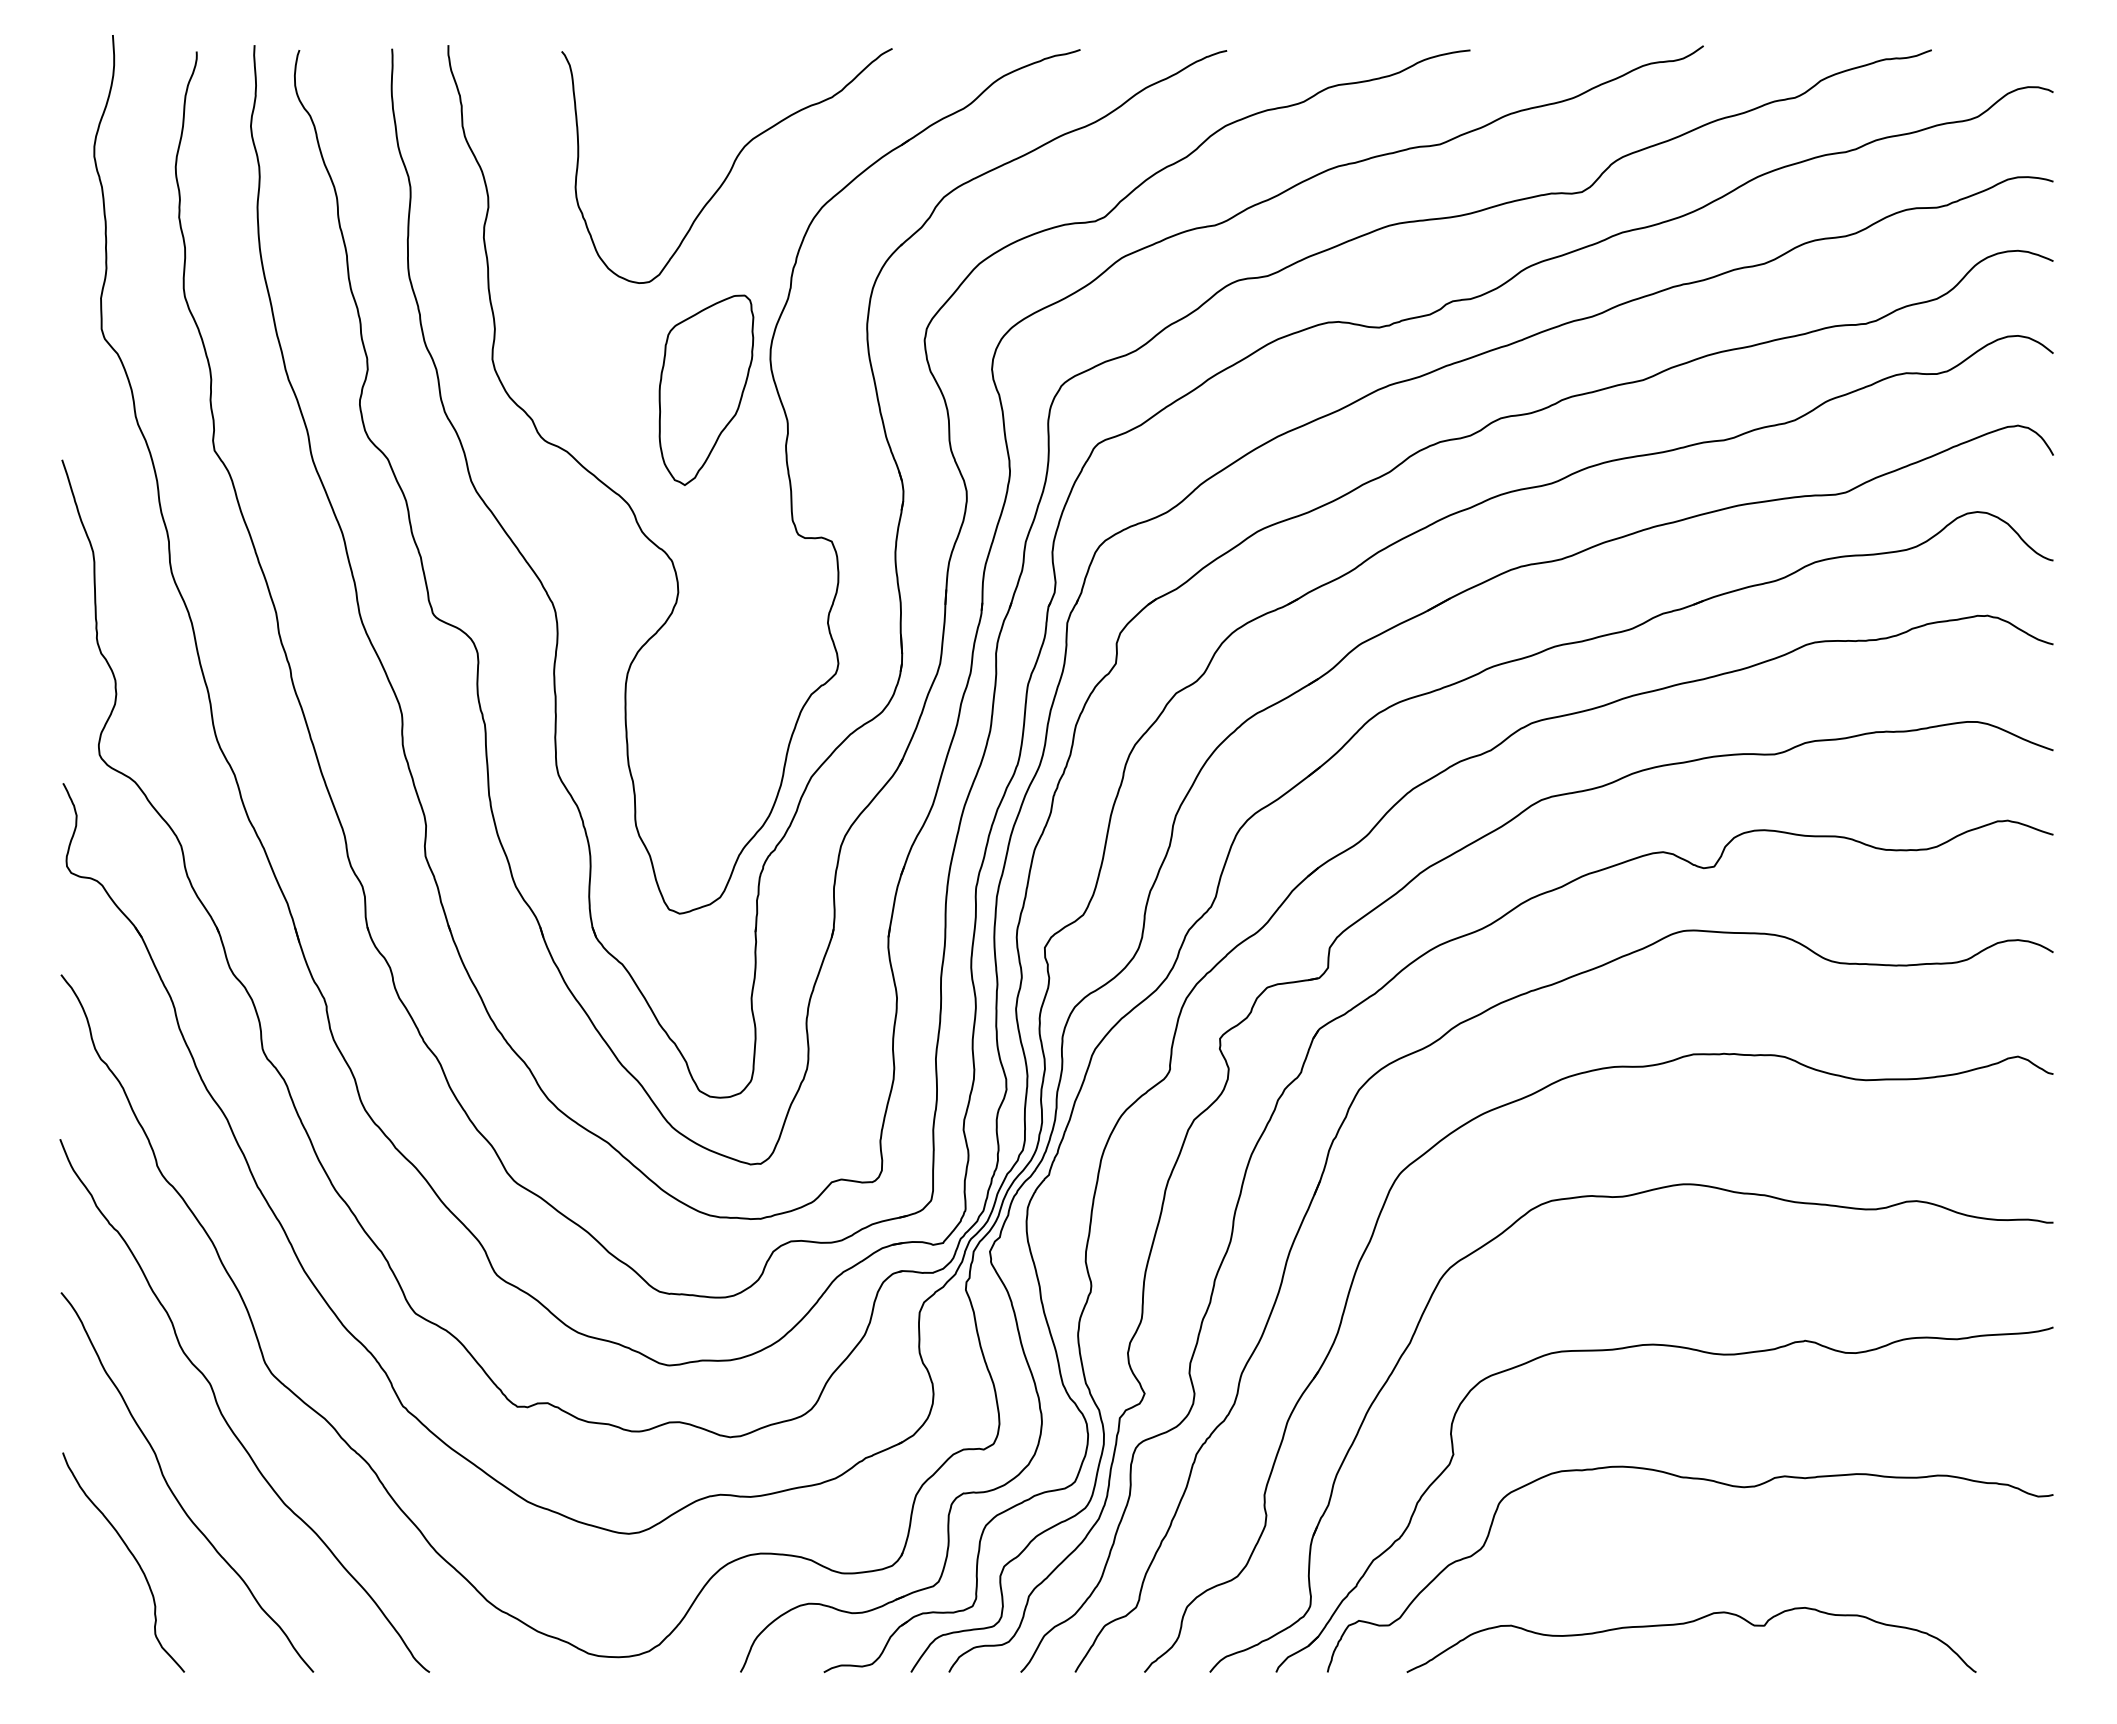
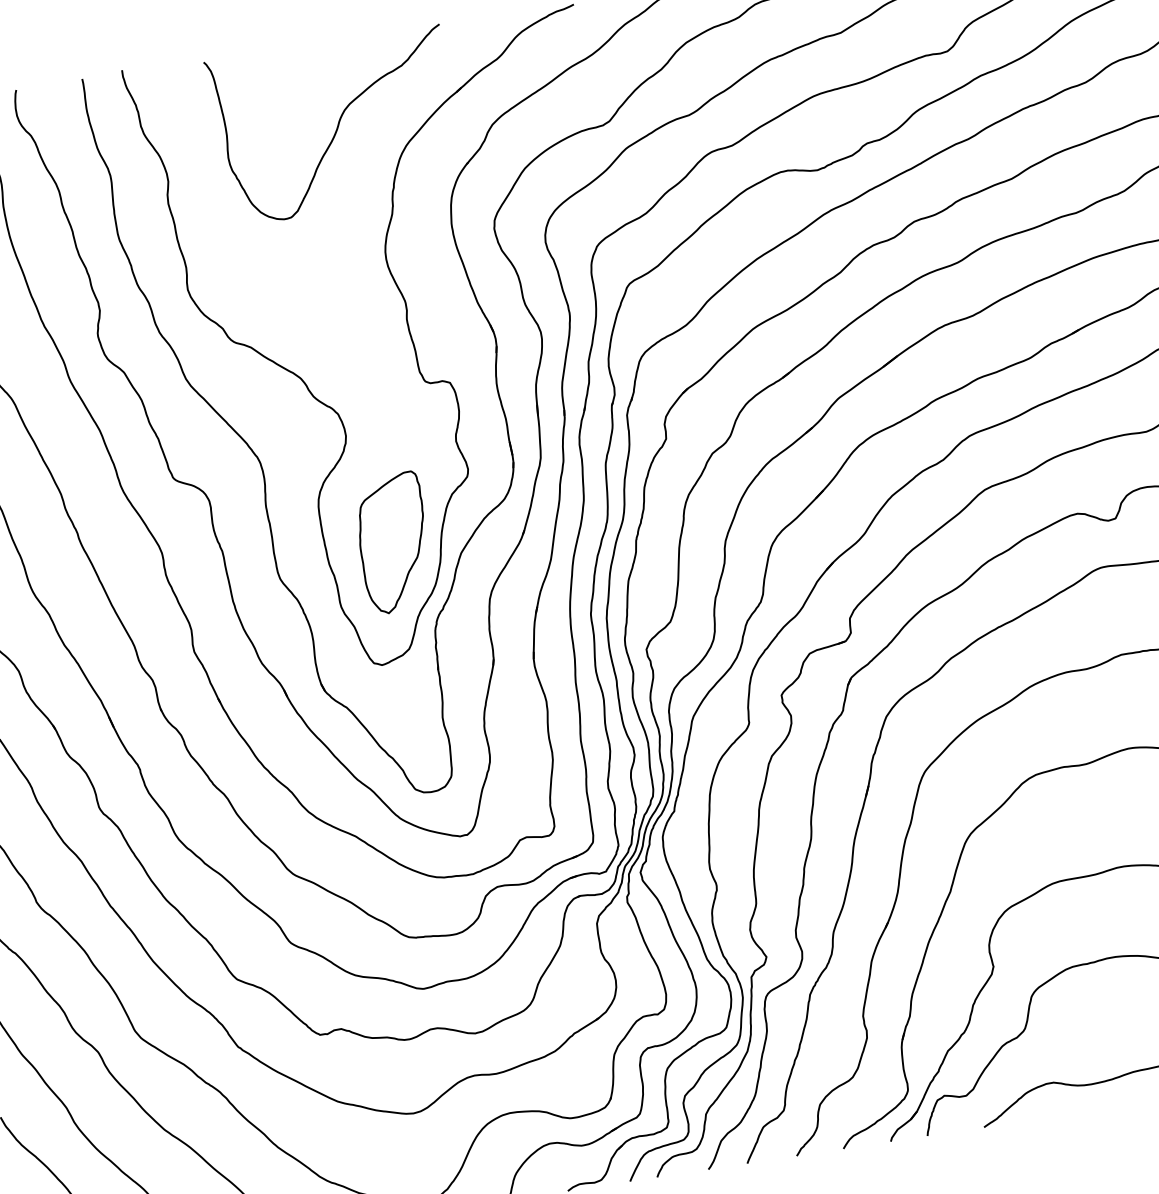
part: (706, 389) -> (393, 542), moved

